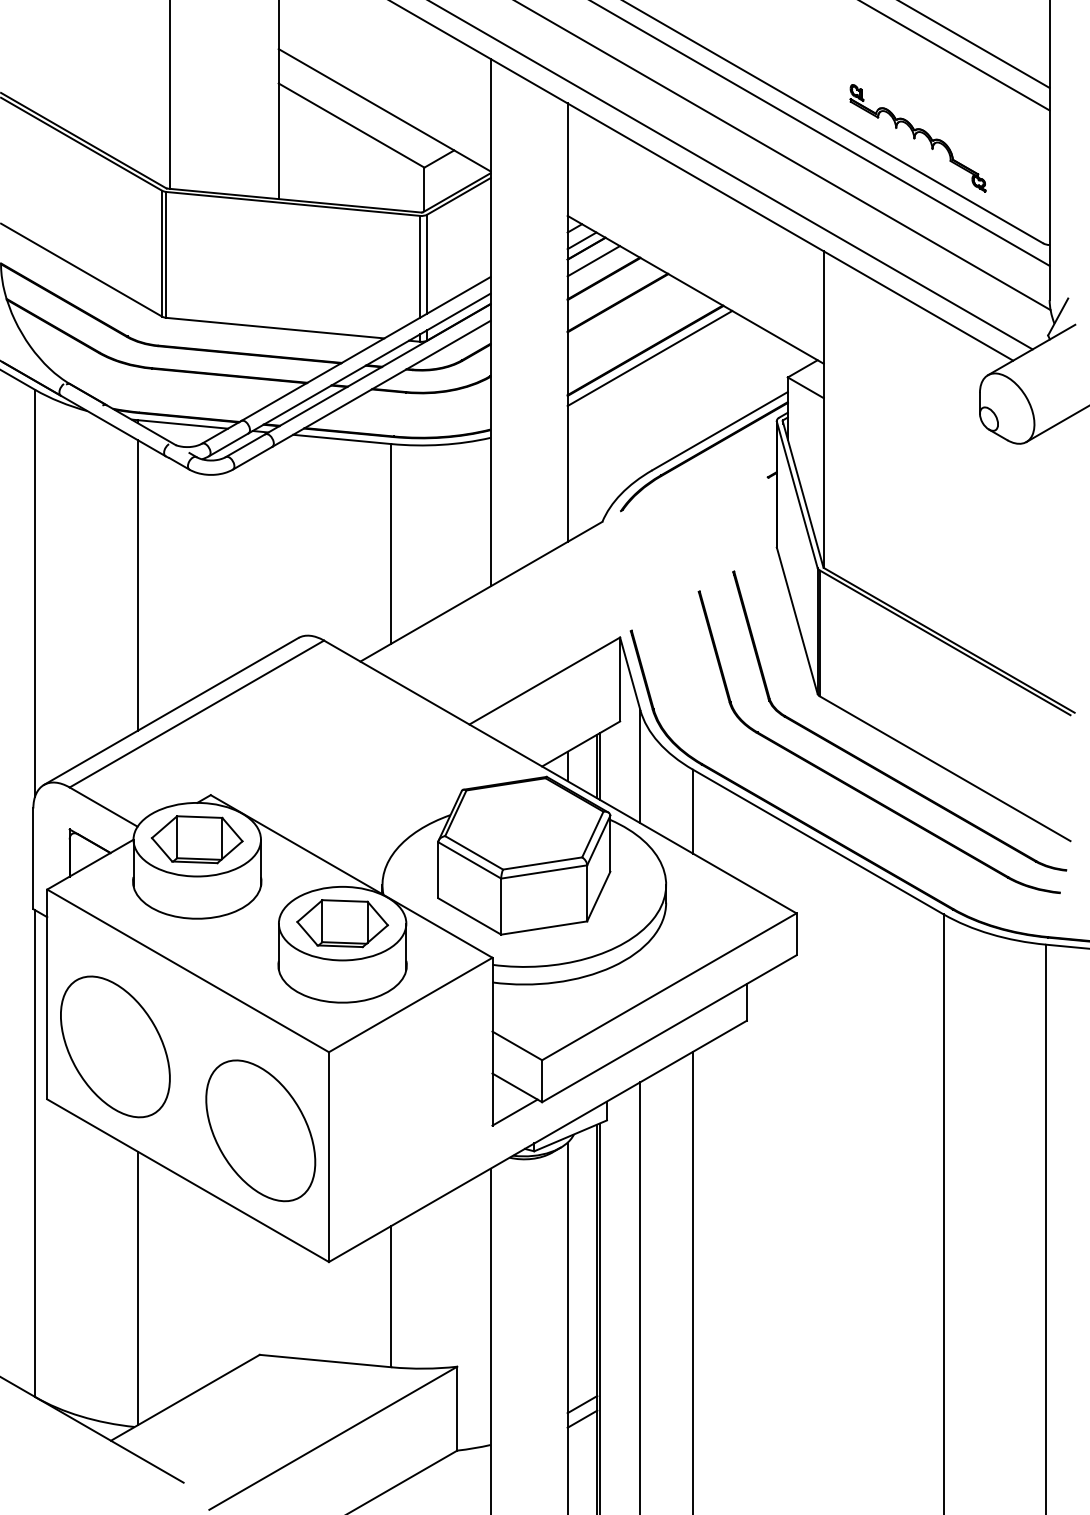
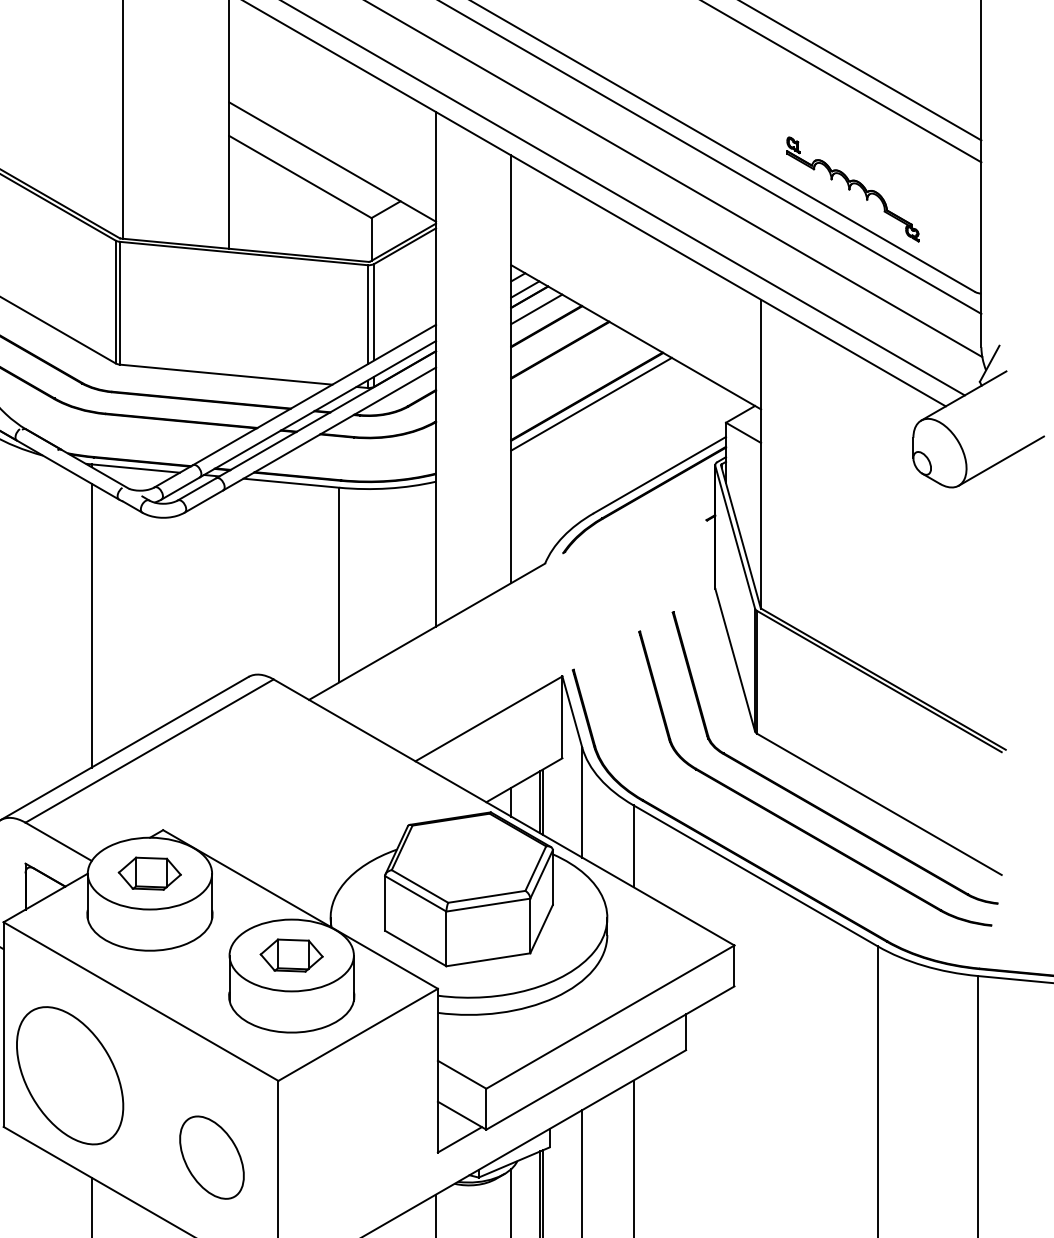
part: (196, 839) -> (149, 873), size x0.7
part: (342, 923) -> (291, 955), size x0.7
part: (260, 1130) -> (211, 1157), size x0.6

